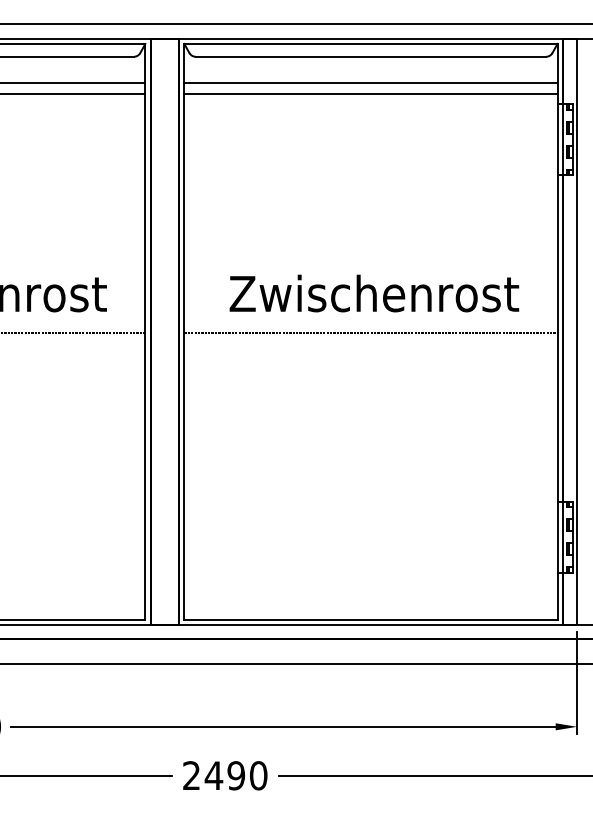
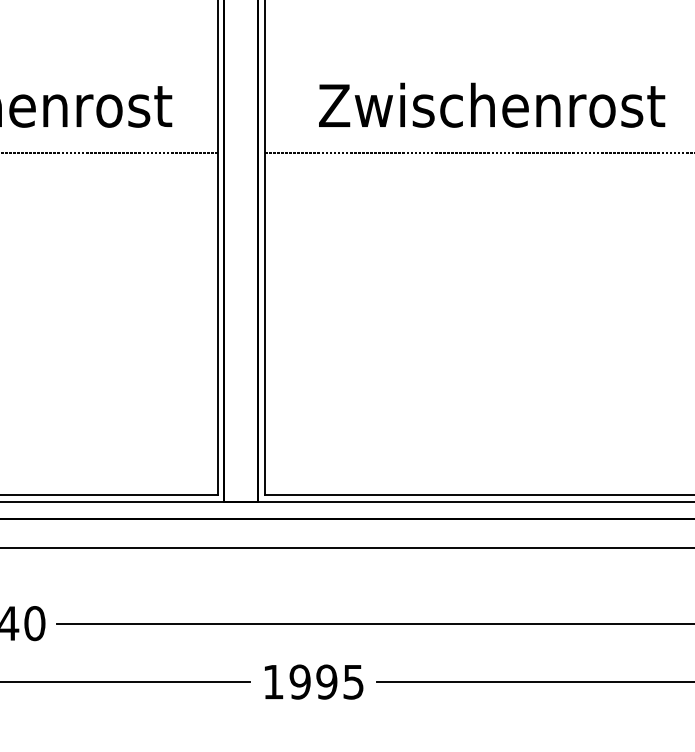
text: (225, 775) -> (313, 681), 2490 -> 1995

